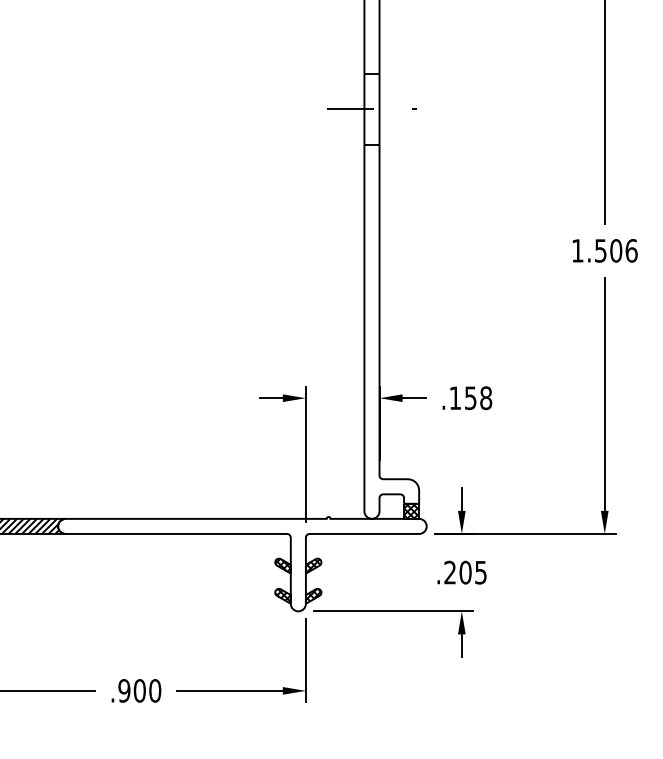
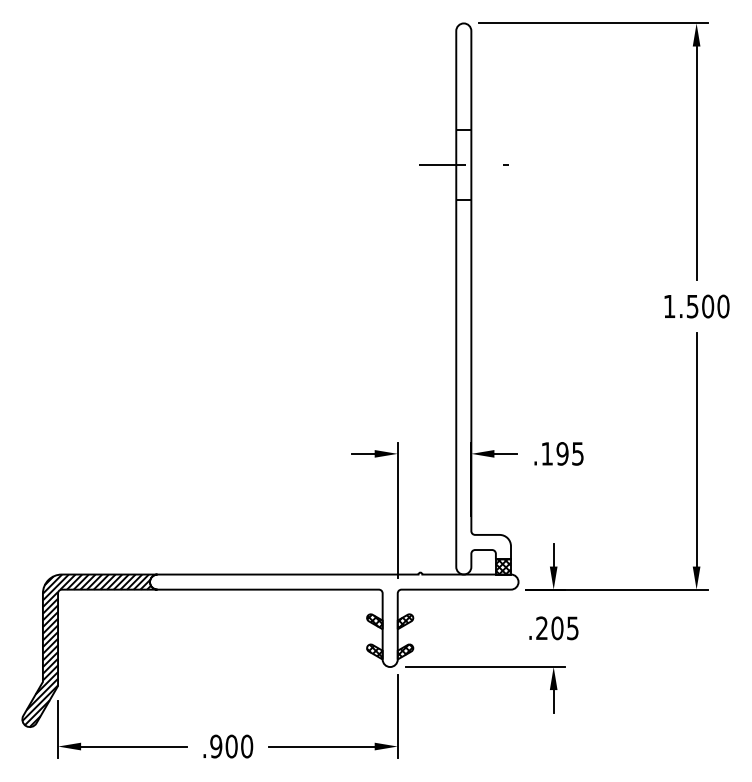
text: (631, 250) -> (723, 306), 1.506 -> 1.500
text: (477, 397) -> (569, 453), .158 -> .195

